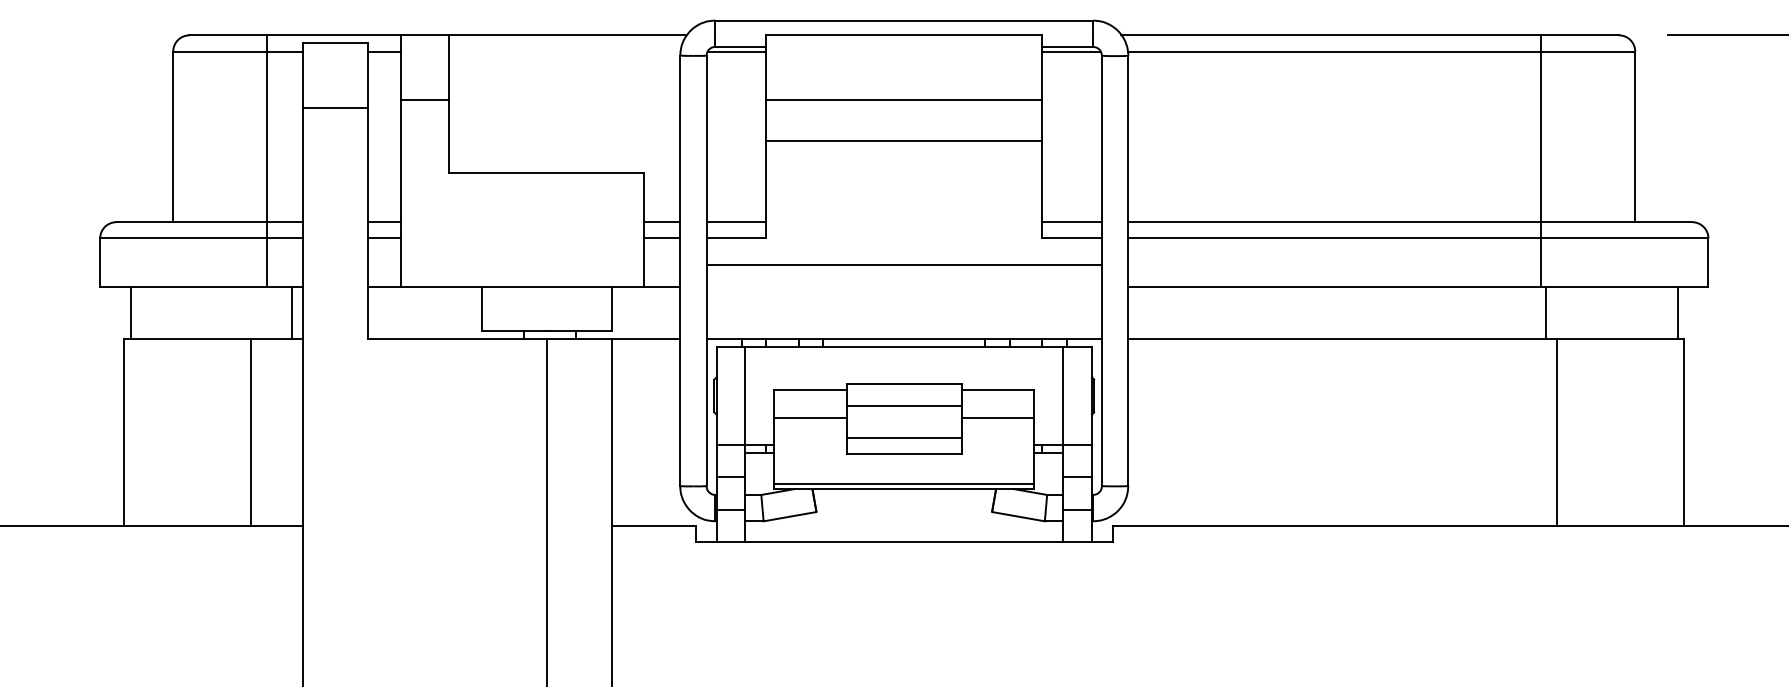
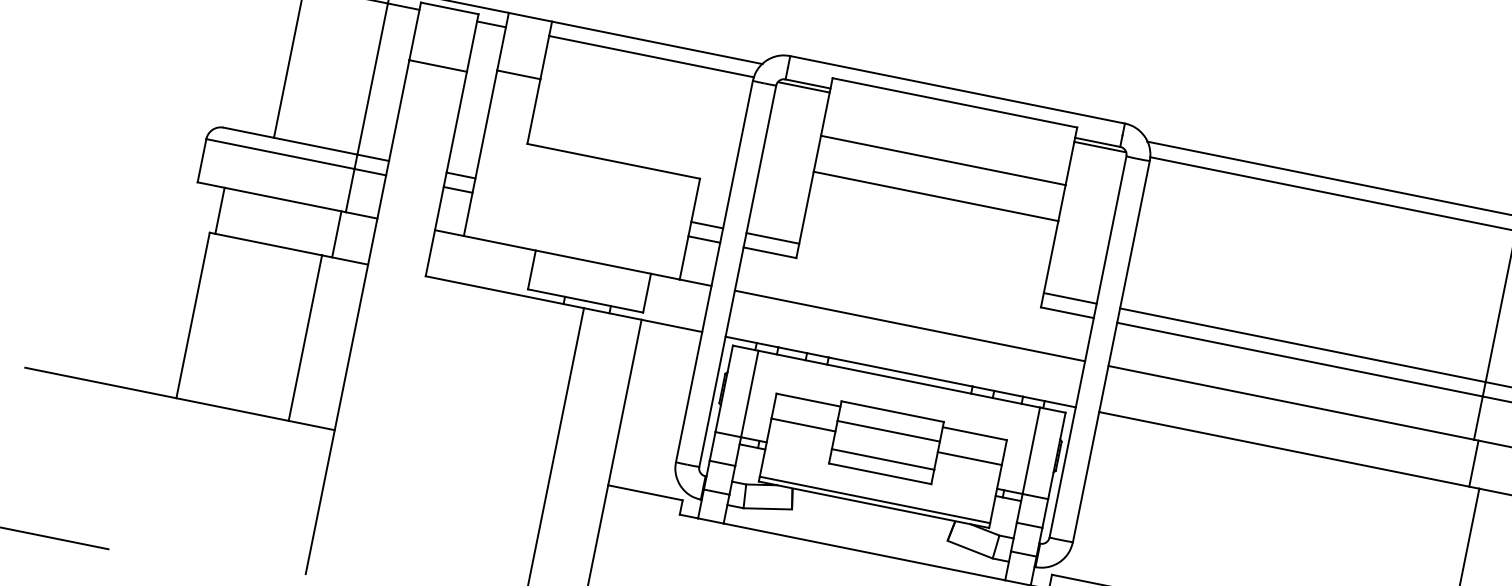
line: (564, 51) -> (651, 56), added
line: (903, 265) -> (909, 326), moved
line: (291, 313) -> (336, 234), moved

